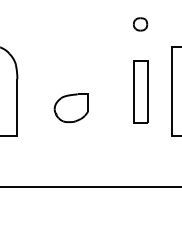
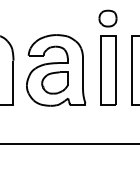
part: (140, 24) -> (107, 18), size x1.67
part: (72, 91) -> (55, 70), added
part: (140, 91) -> (107, 70), size x1.43

